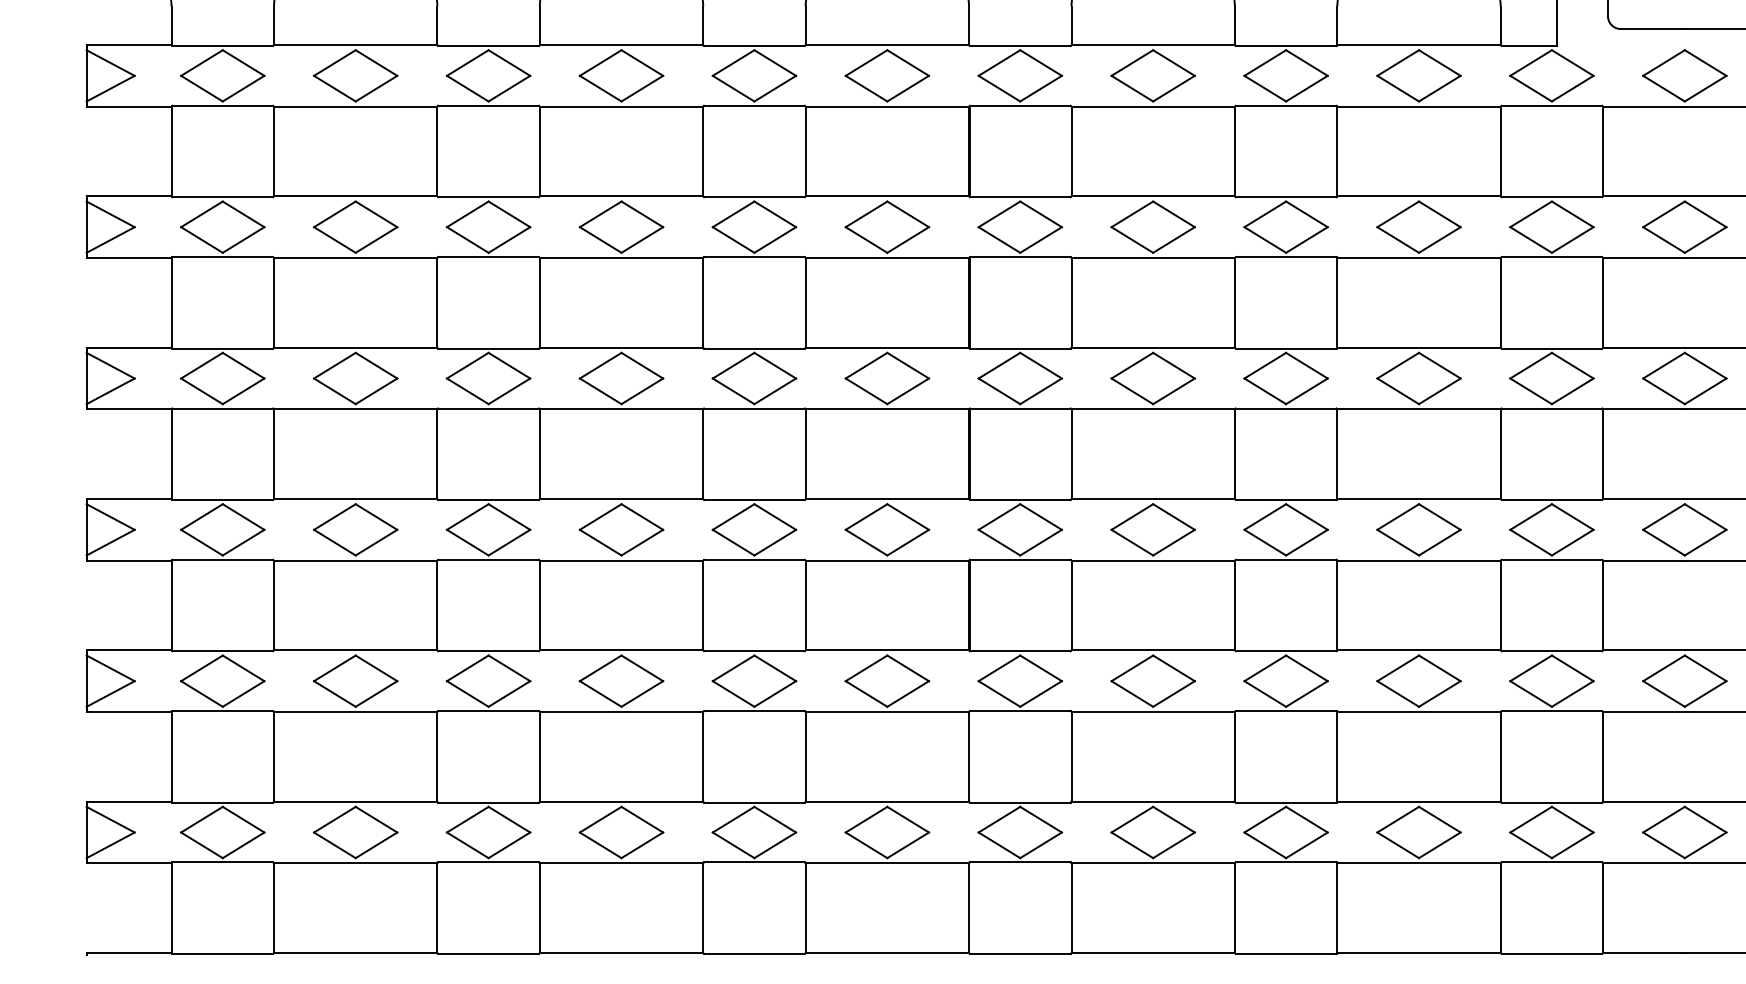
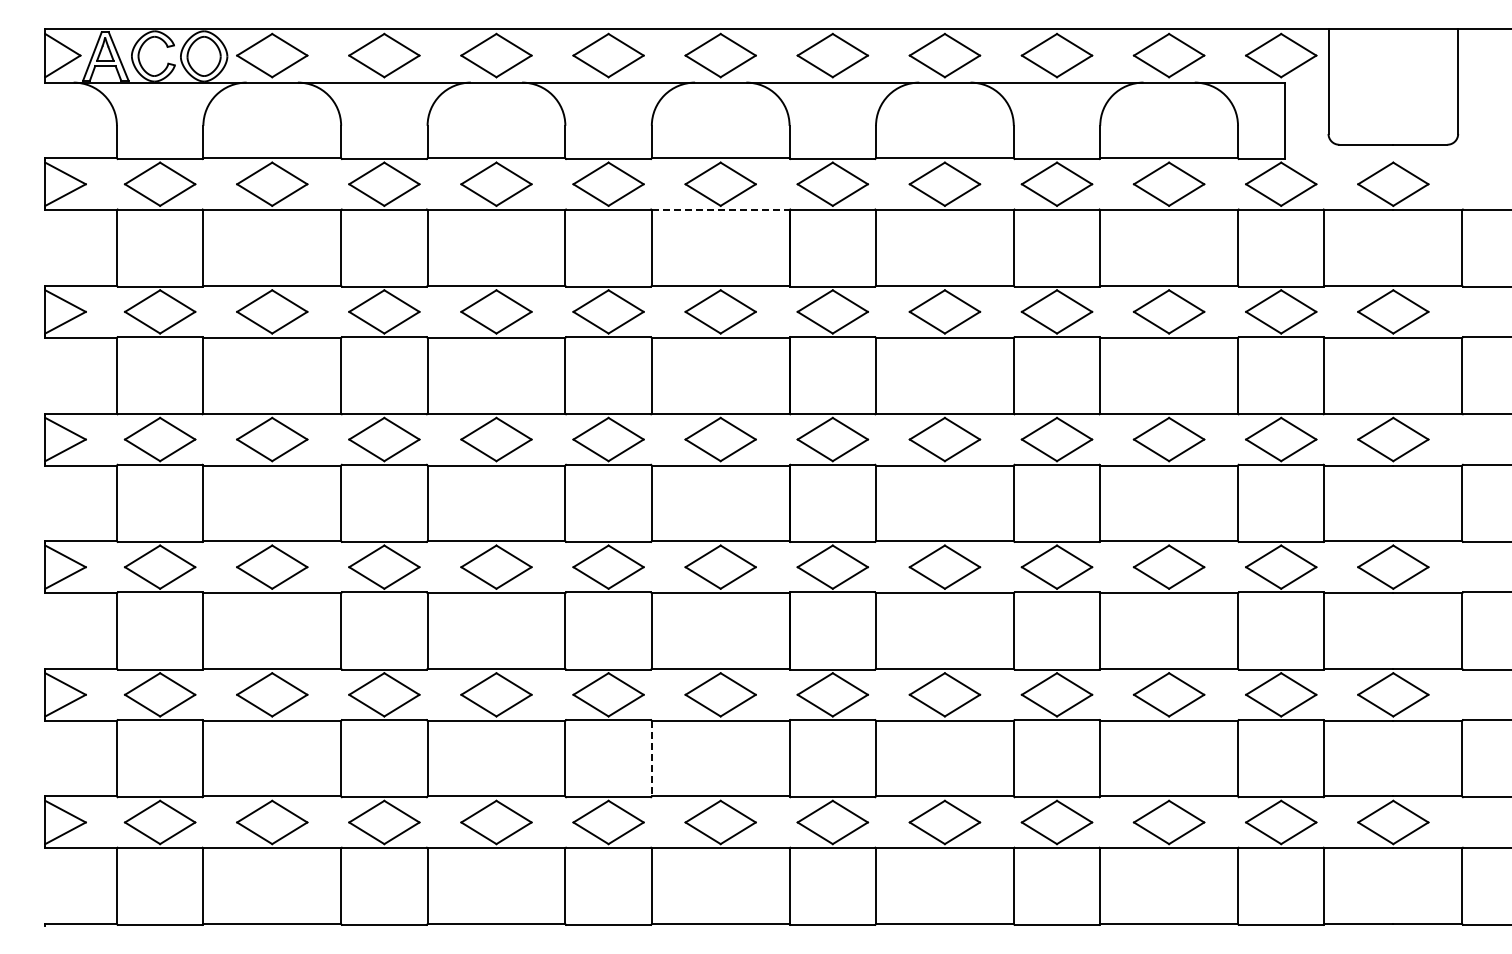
line: (887, 106) -> (720, 210), solid -> dashed
line: (805, 756) -> (651, 758), solid -> dashed

